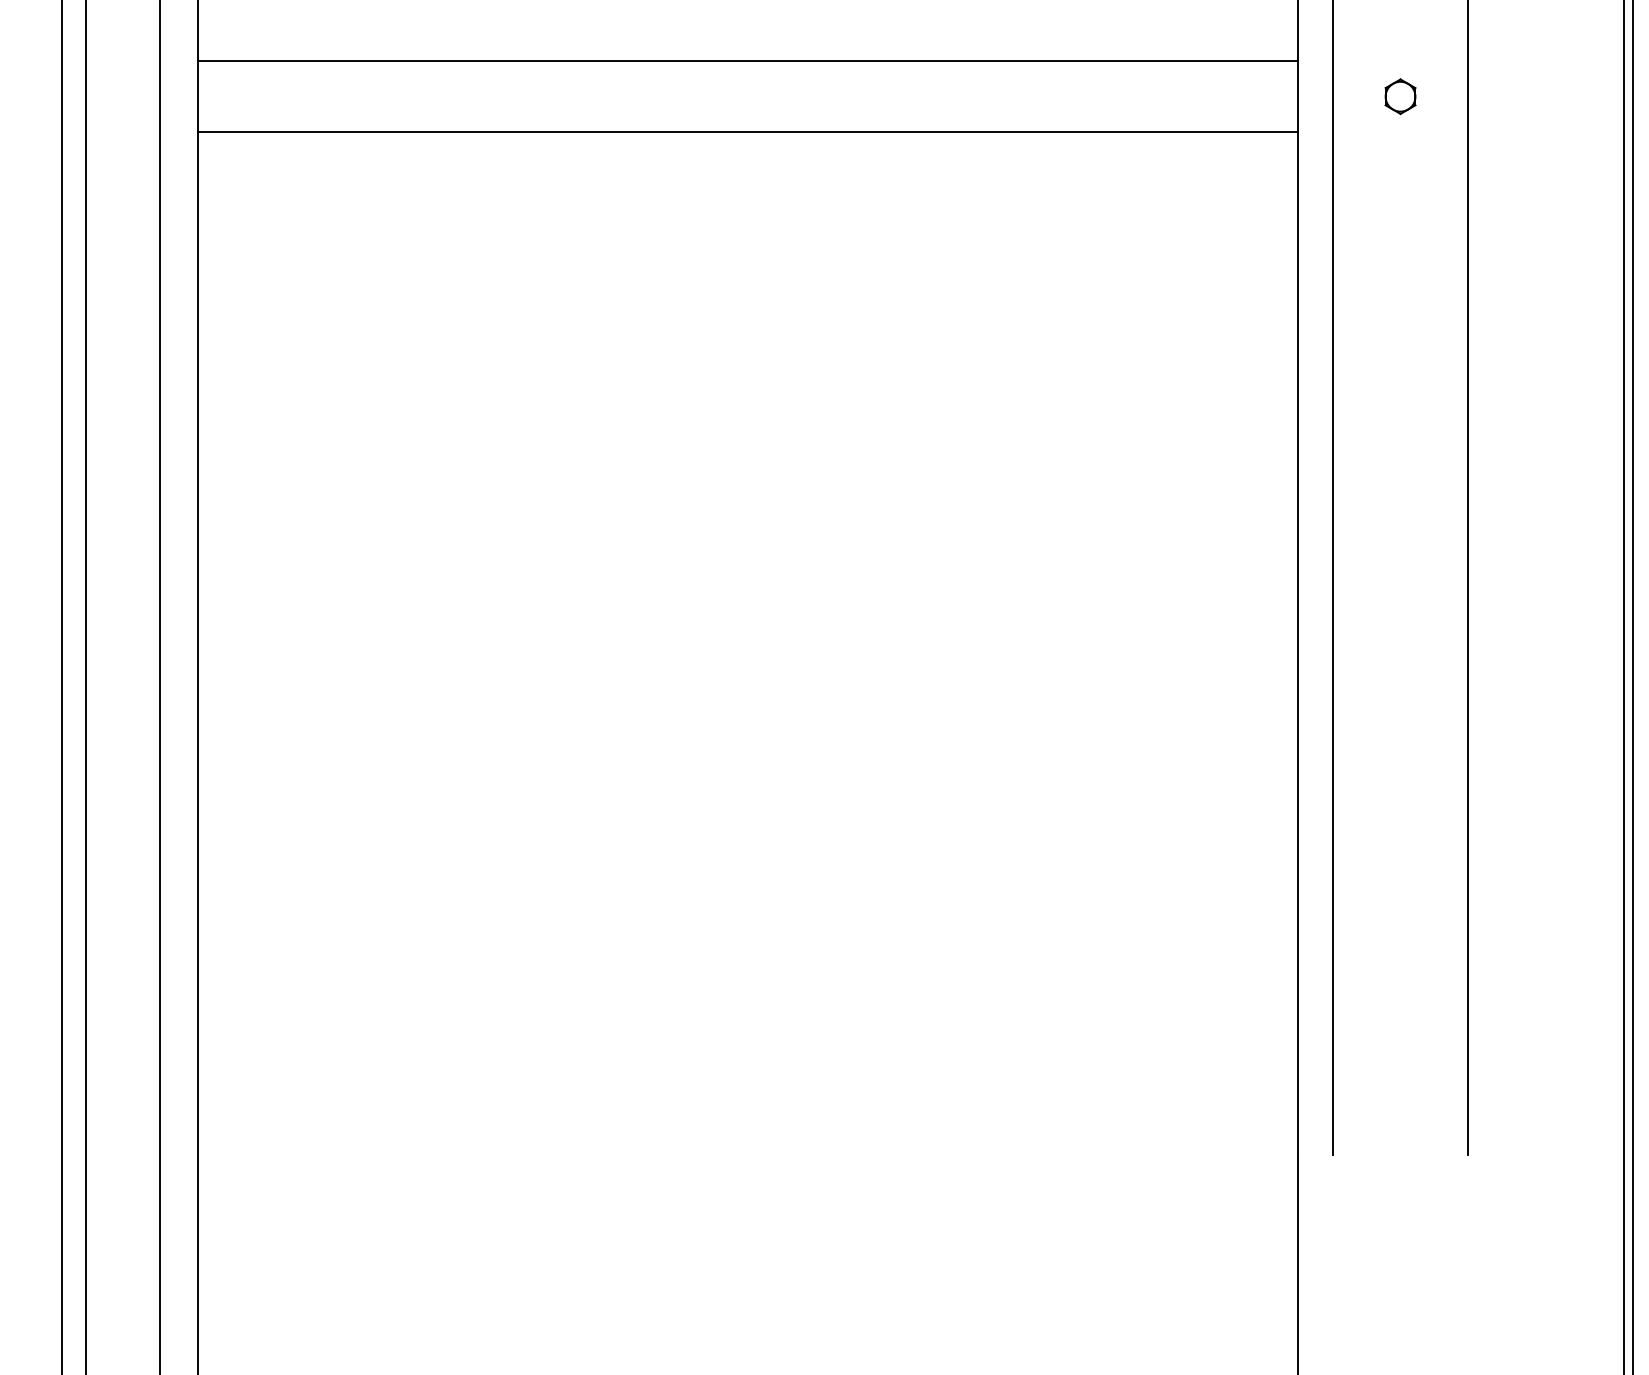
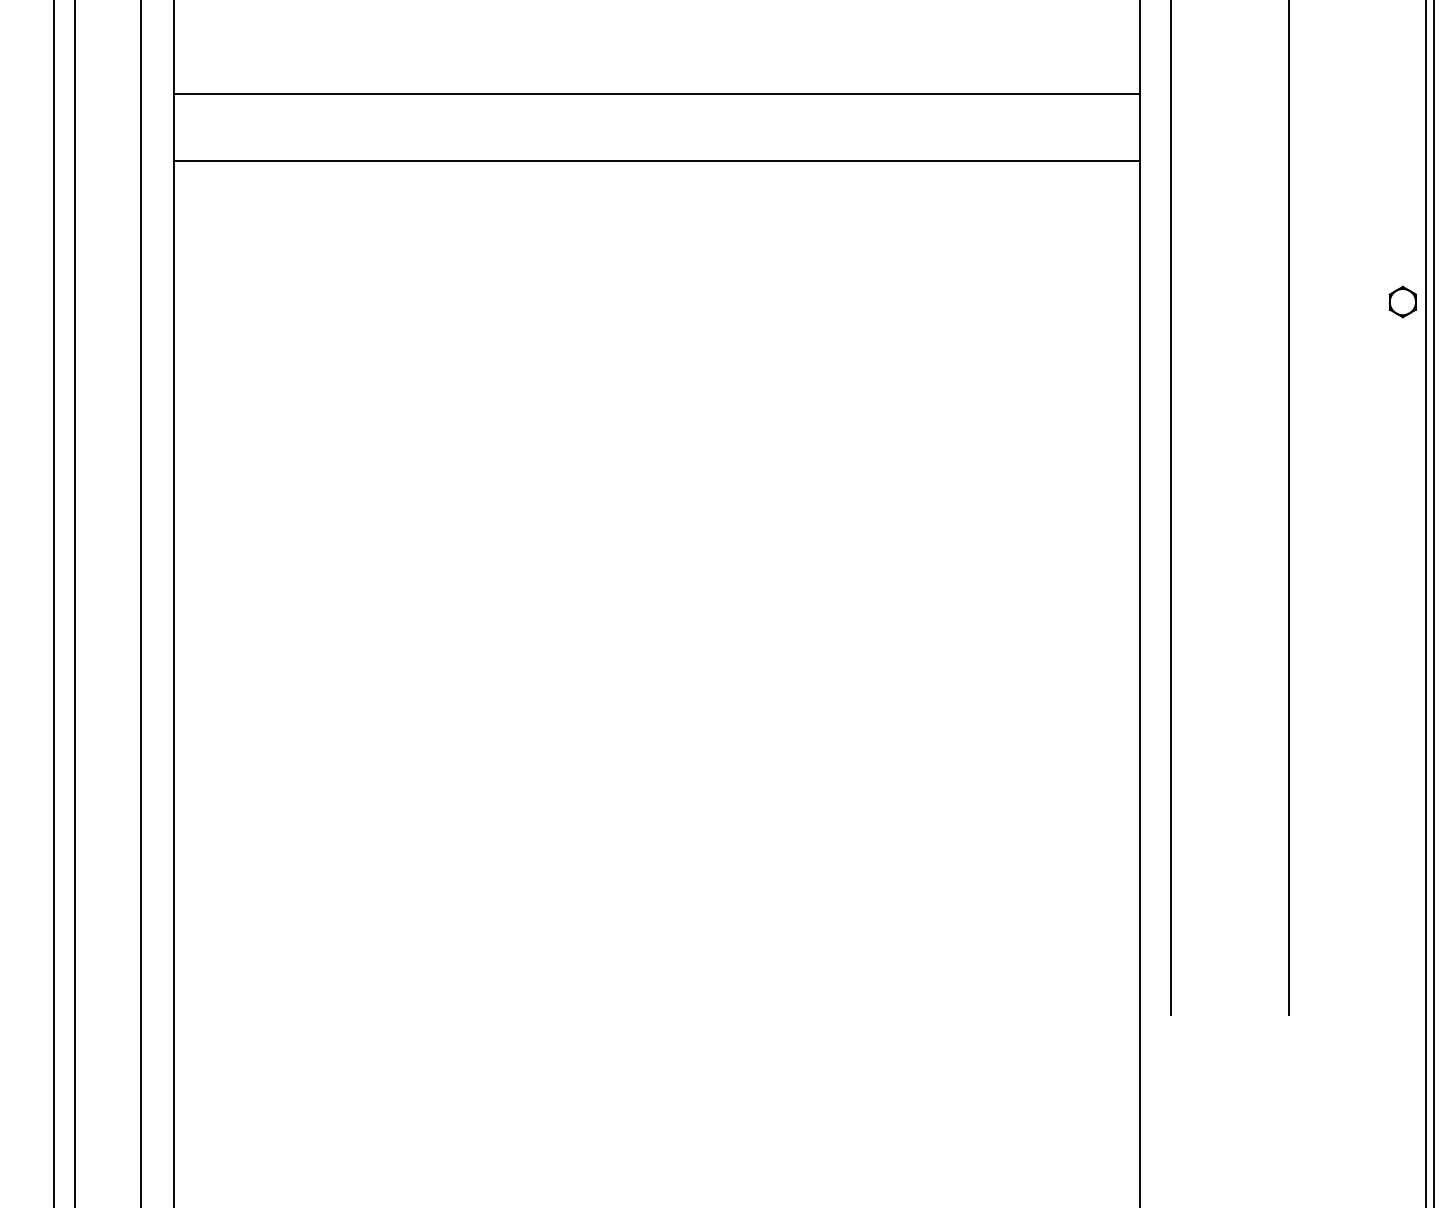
line: (747, 60) -> (656, 93), moved
part: (1400, 96) -> (1402, 301), moved
line: (747, 132) -> (656, 160), moved

